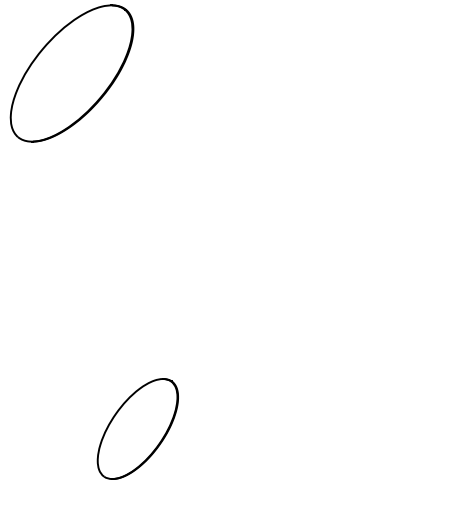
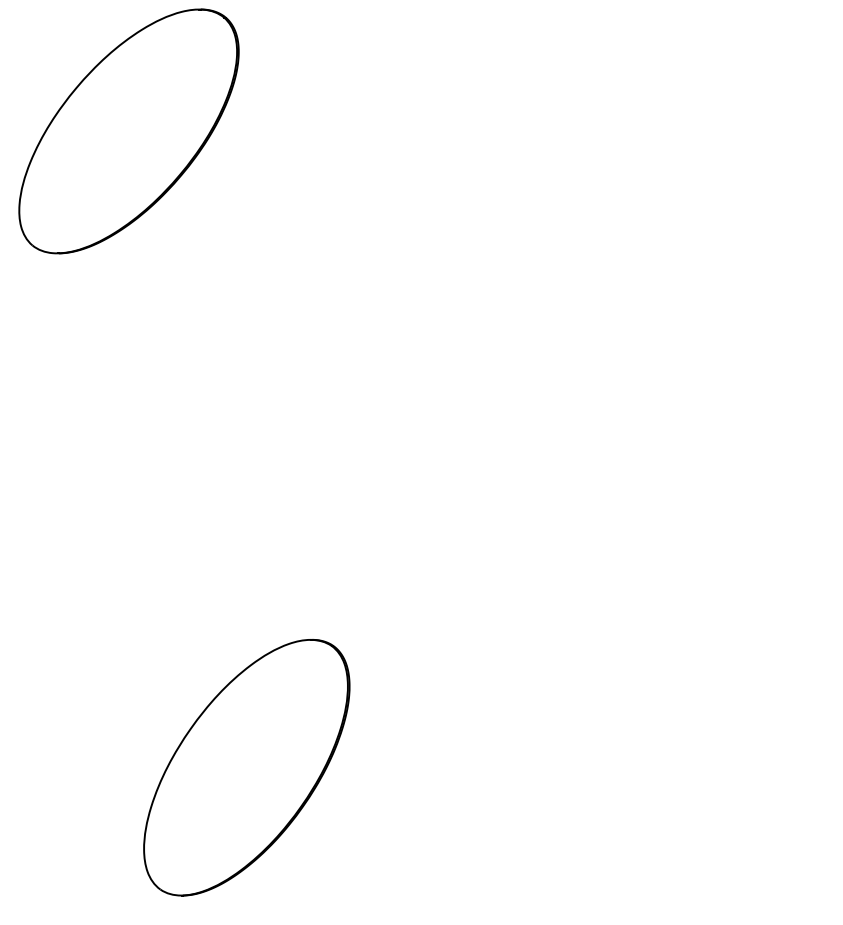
part: (137, 428) -> (246, 766), size x1.43

